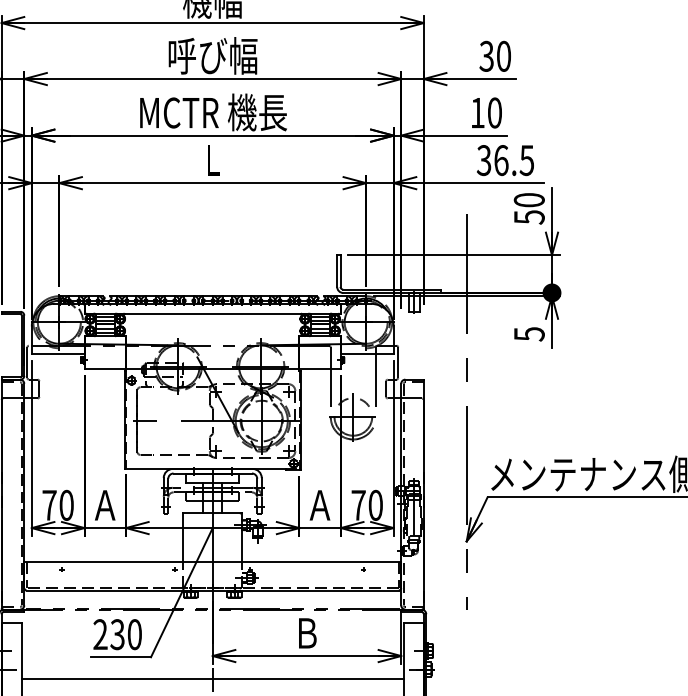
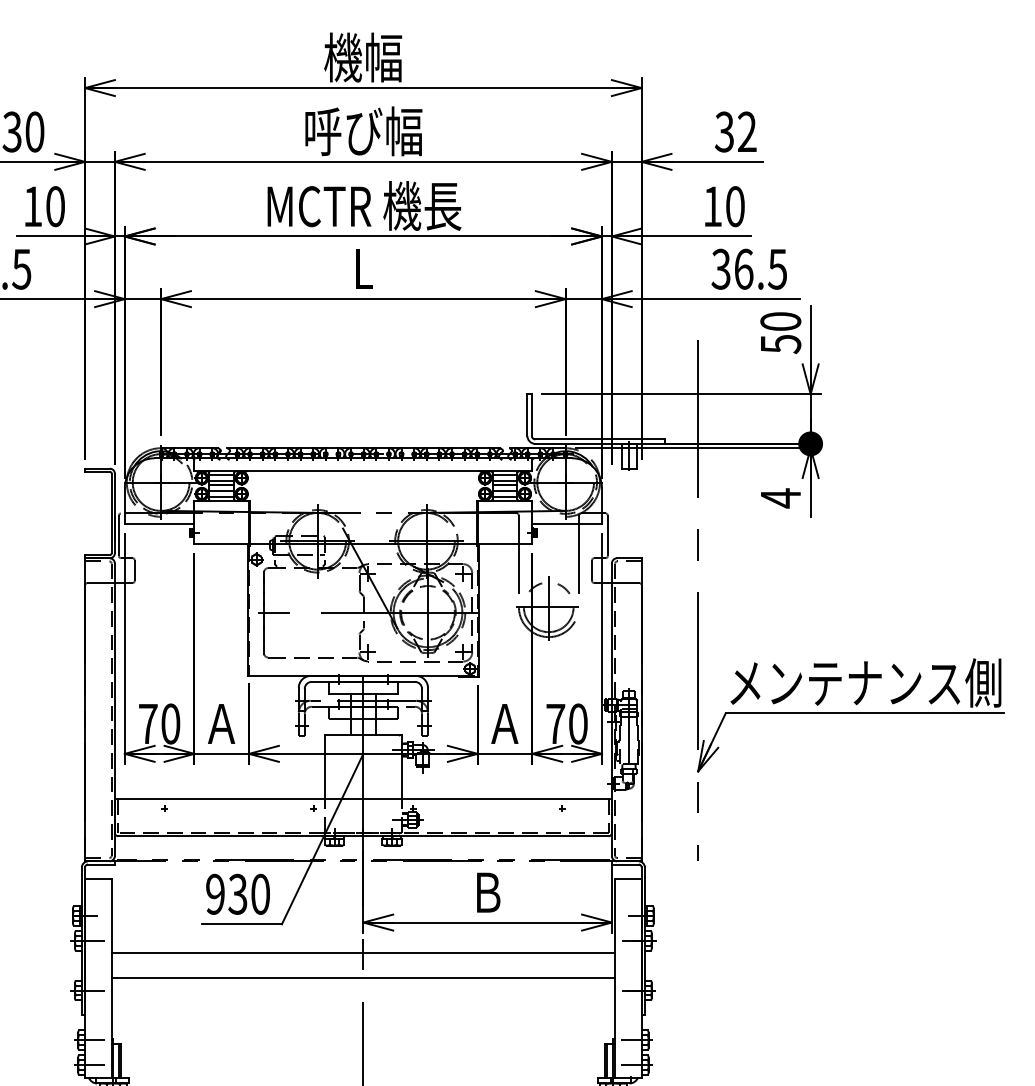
text: (504, 56) -> (747, 131), 30 -> 32
text: (529, 334) -> (781, 498), 5 -> 4
text: (100, 634) -> (215, 894), 230 -> 930

